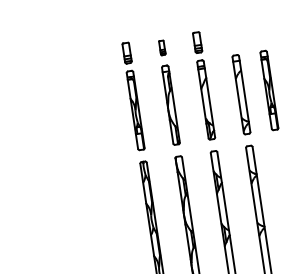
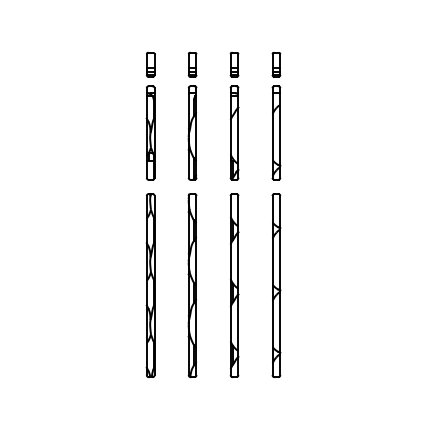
part: (232, 37) -> (276, 64), added
part: (162, 47) -> (192, 64), size x1.43
part: (269, 90) -> (309, 132), removed

